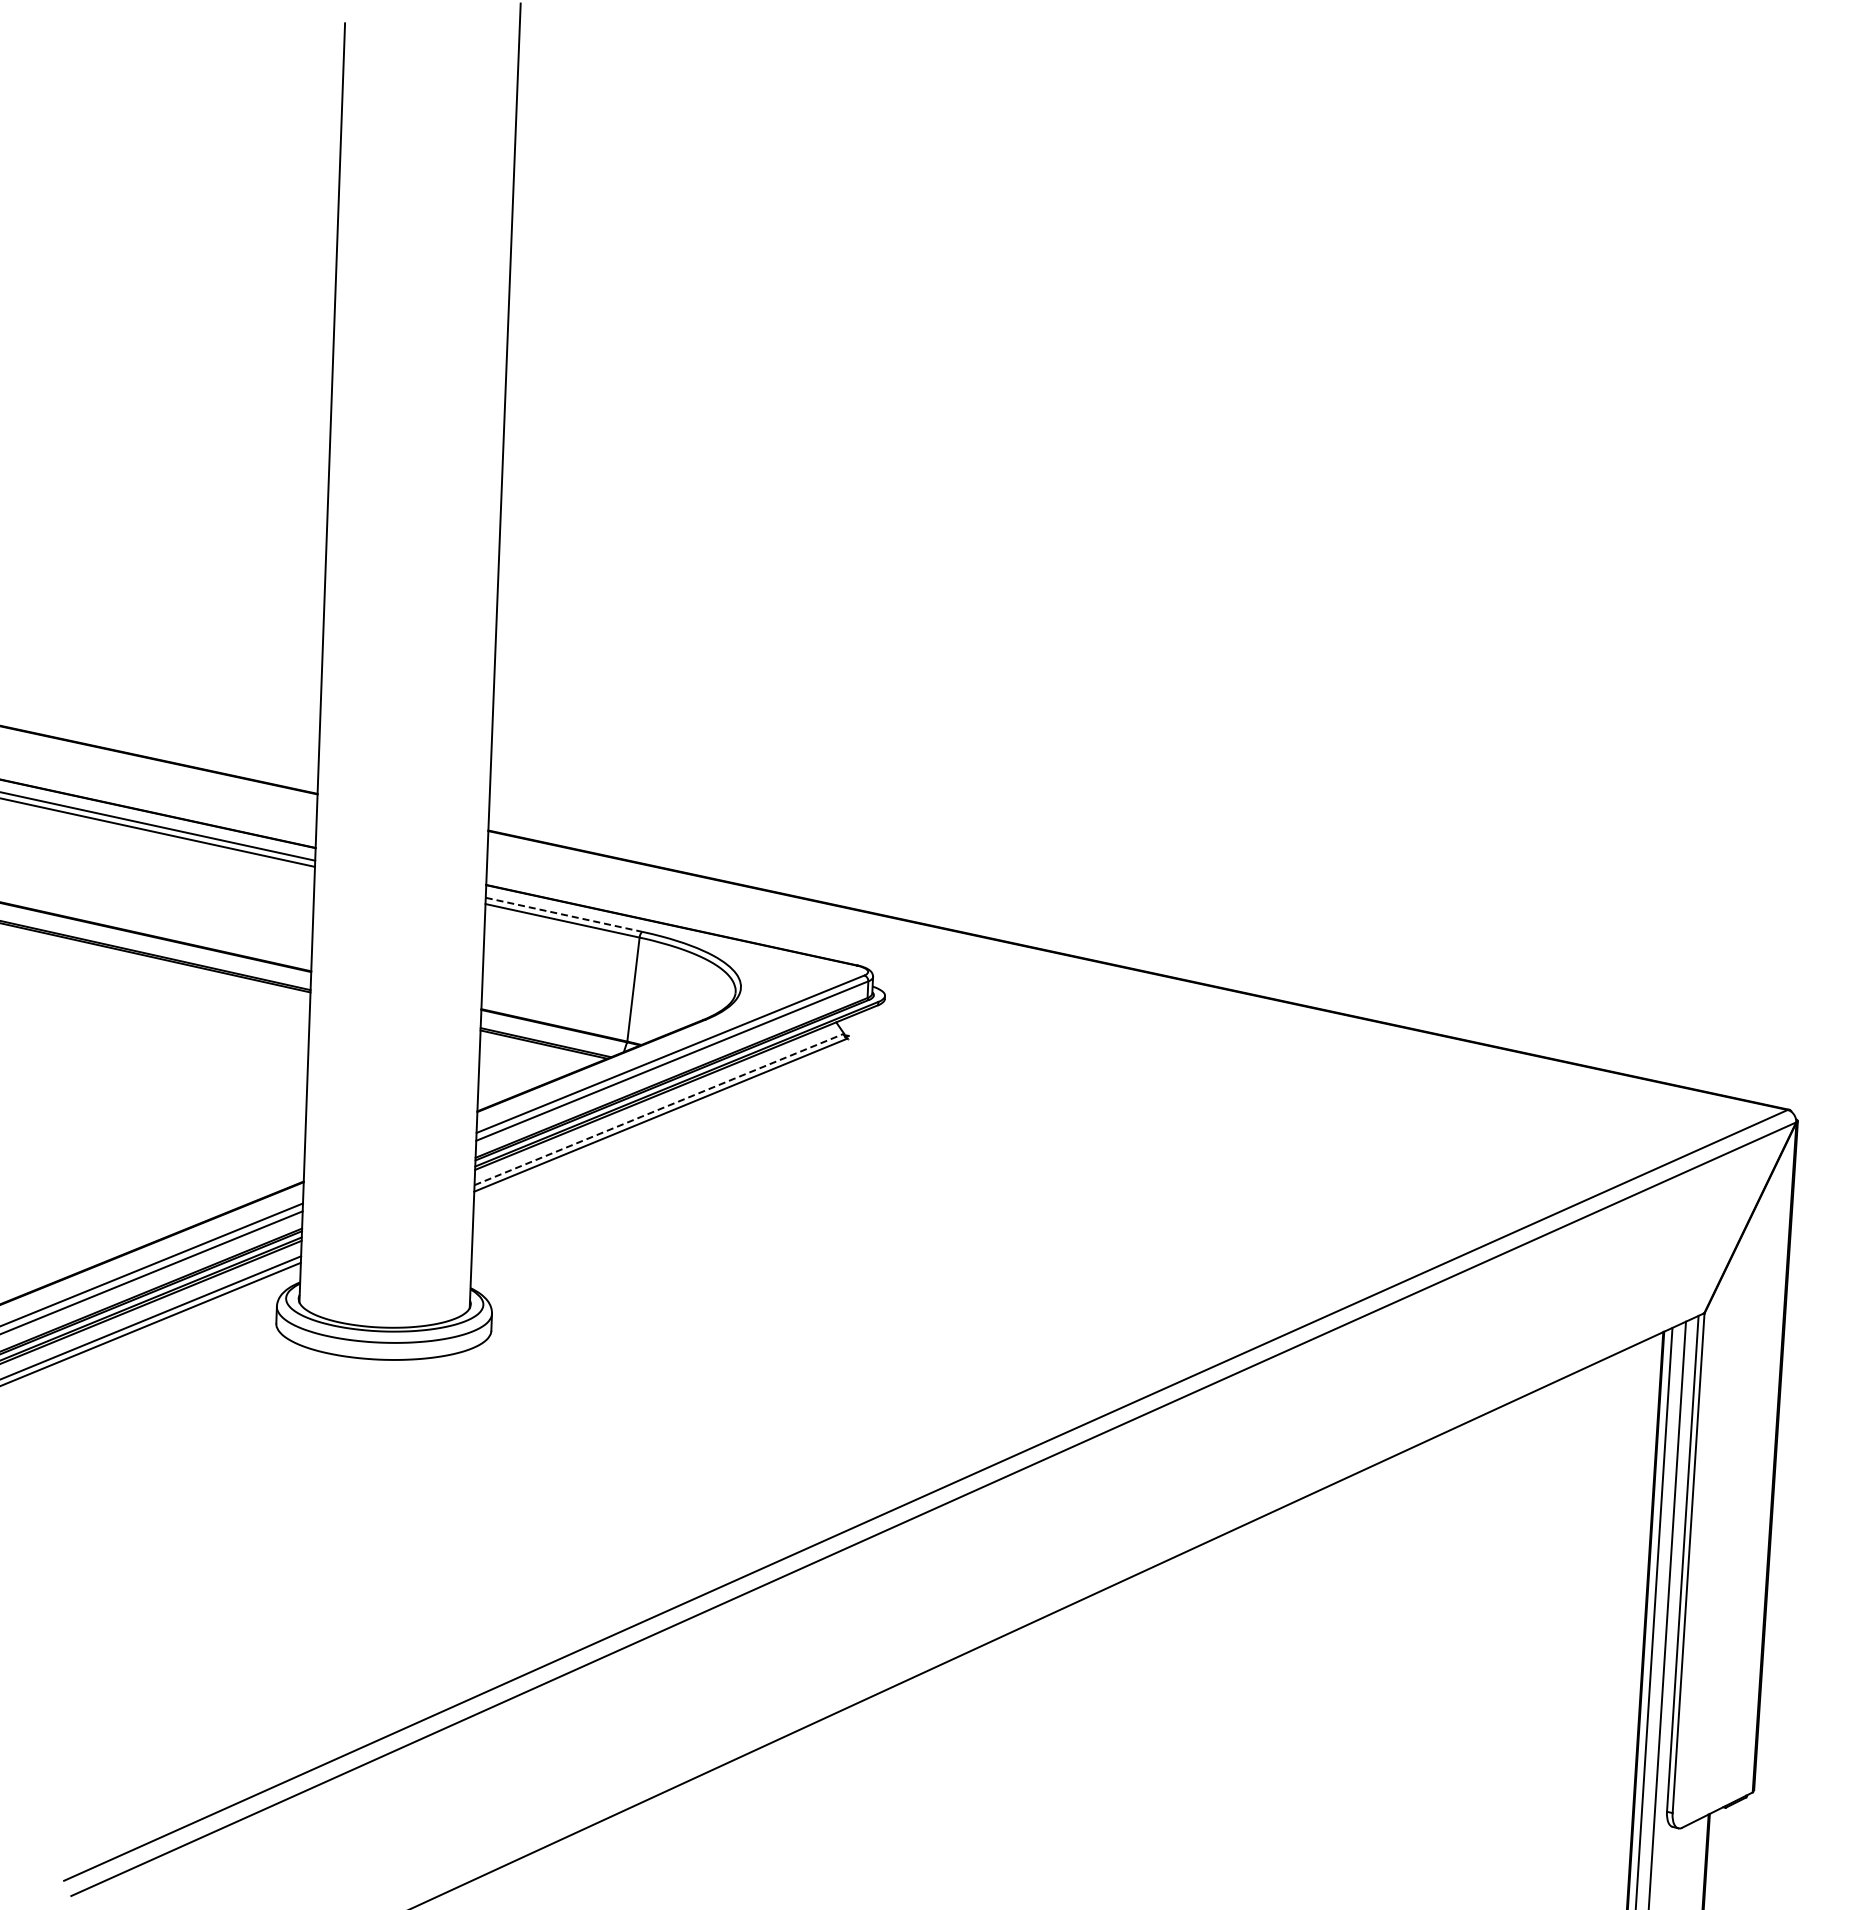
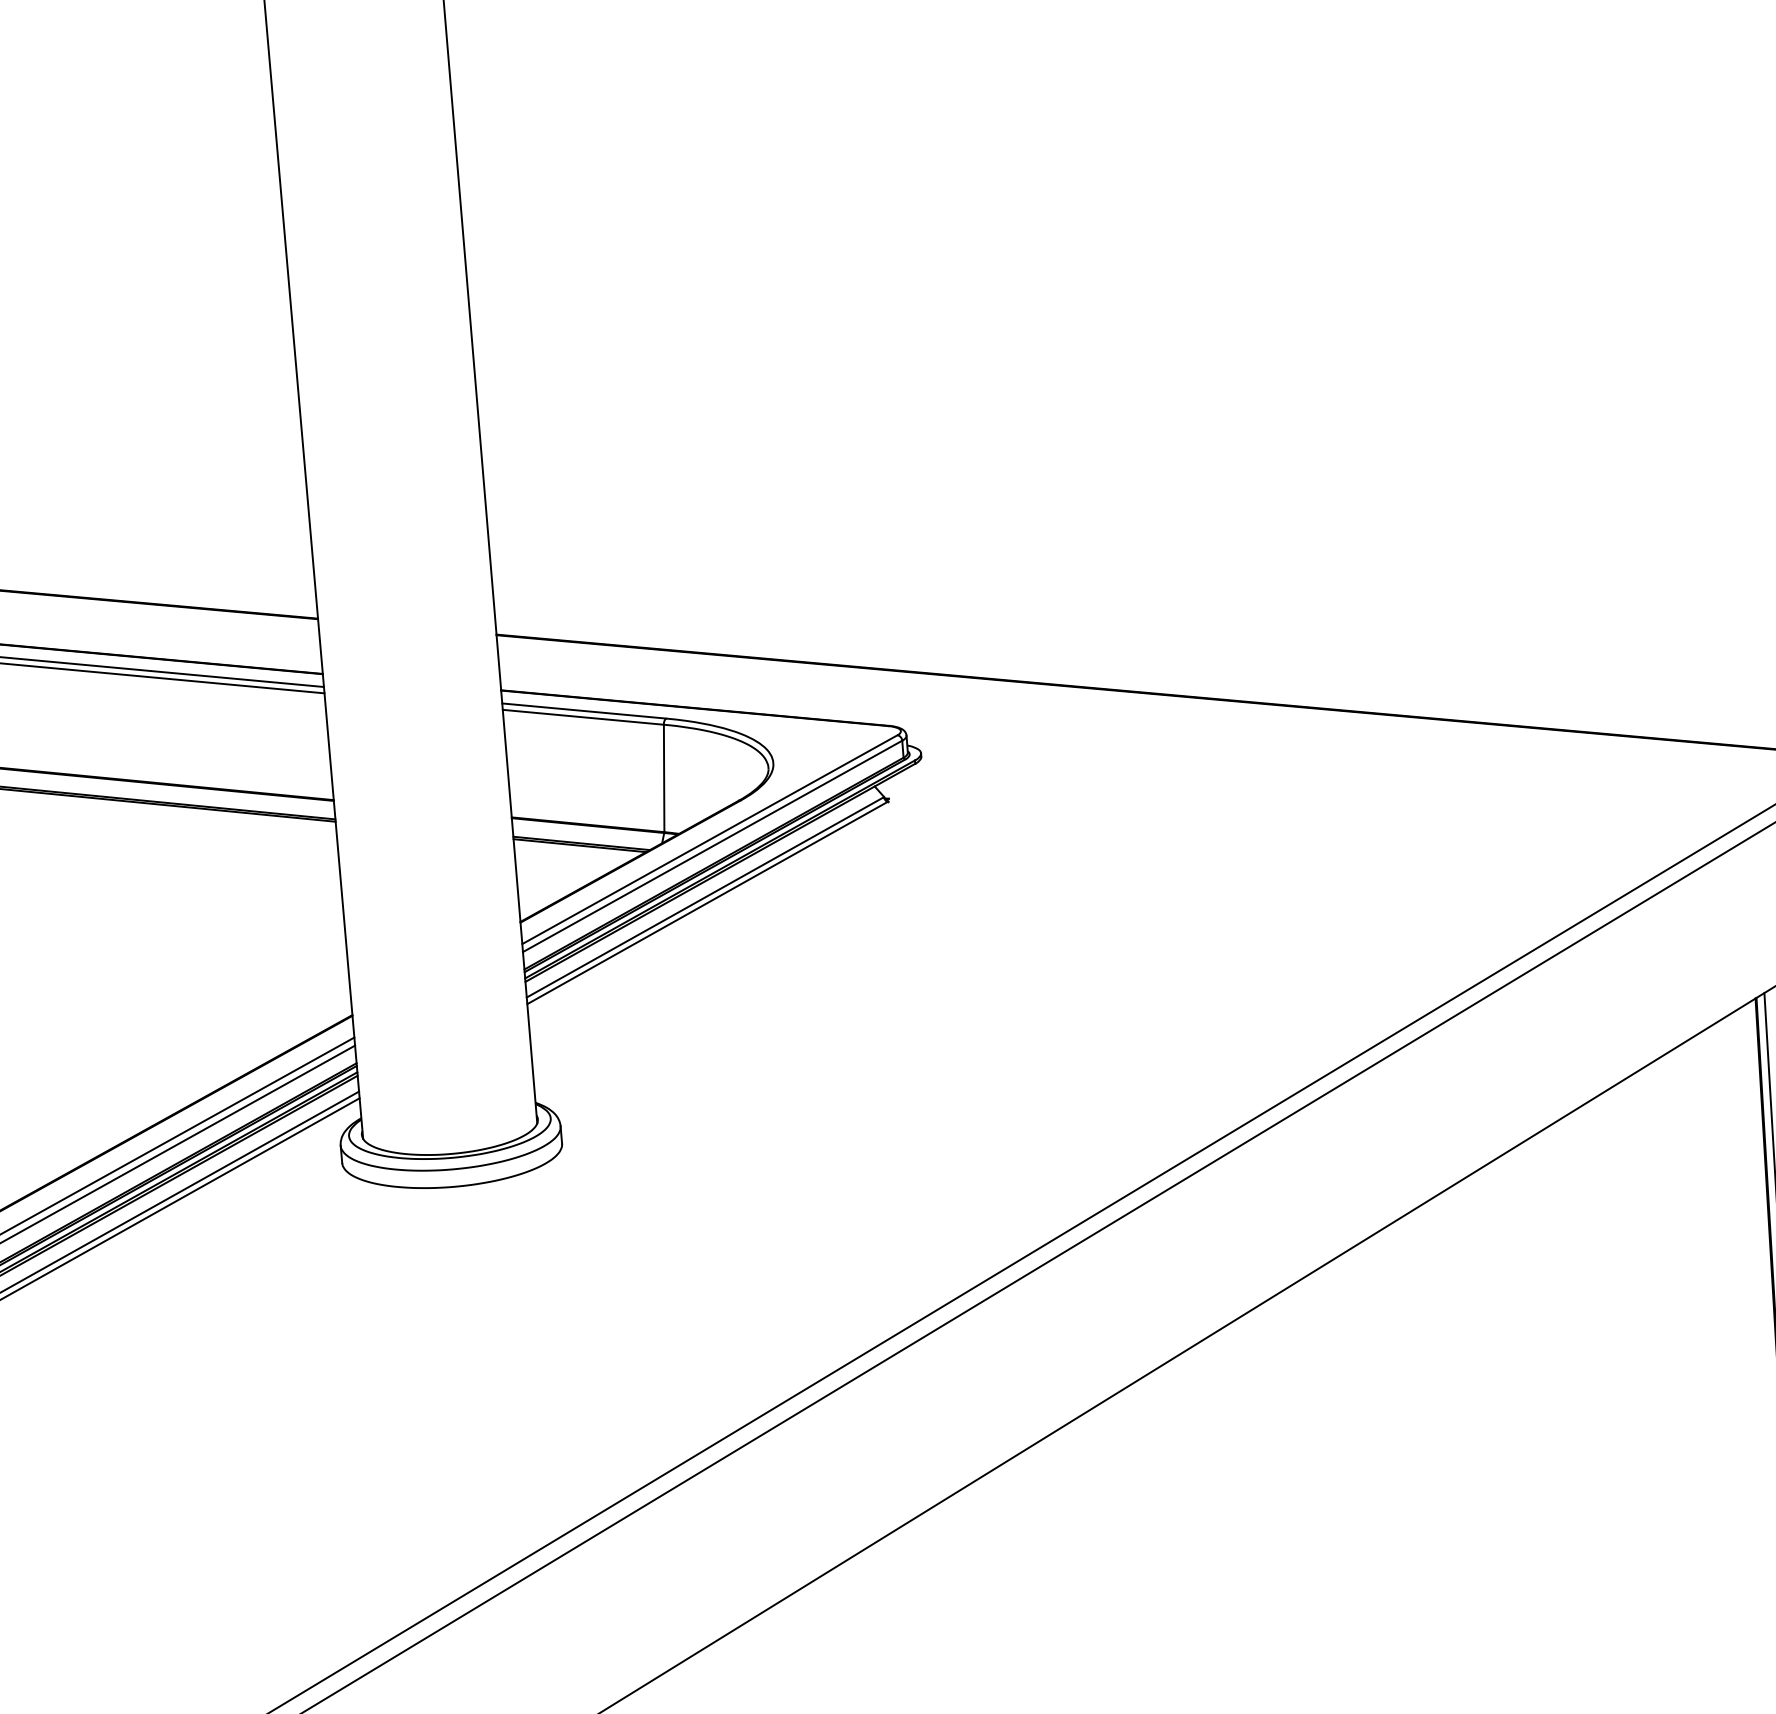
line: (564, 914) -> (584, 710), dashed -> solid
line: (659, 1109) -> (705, 897), dashed -> solid

